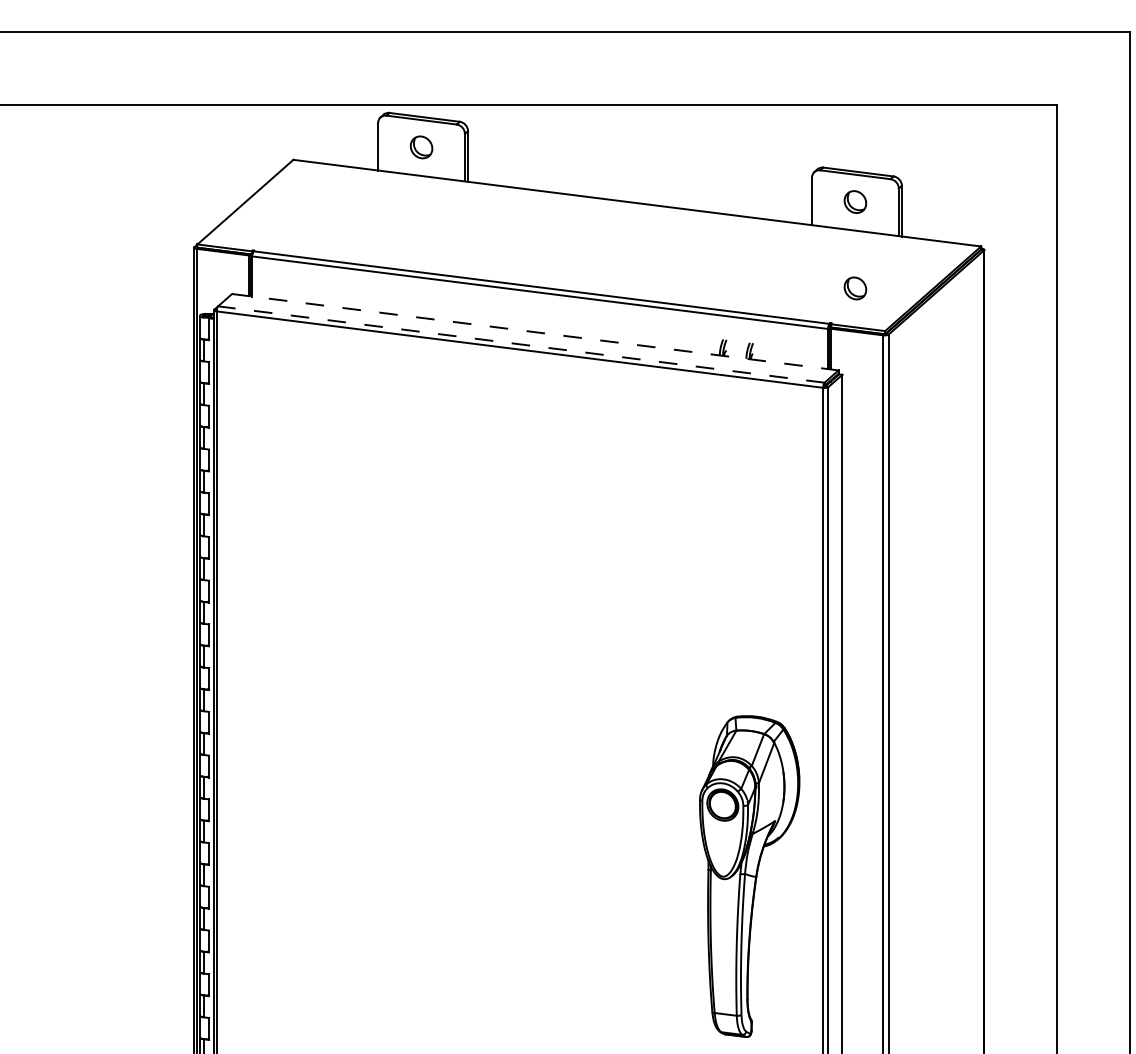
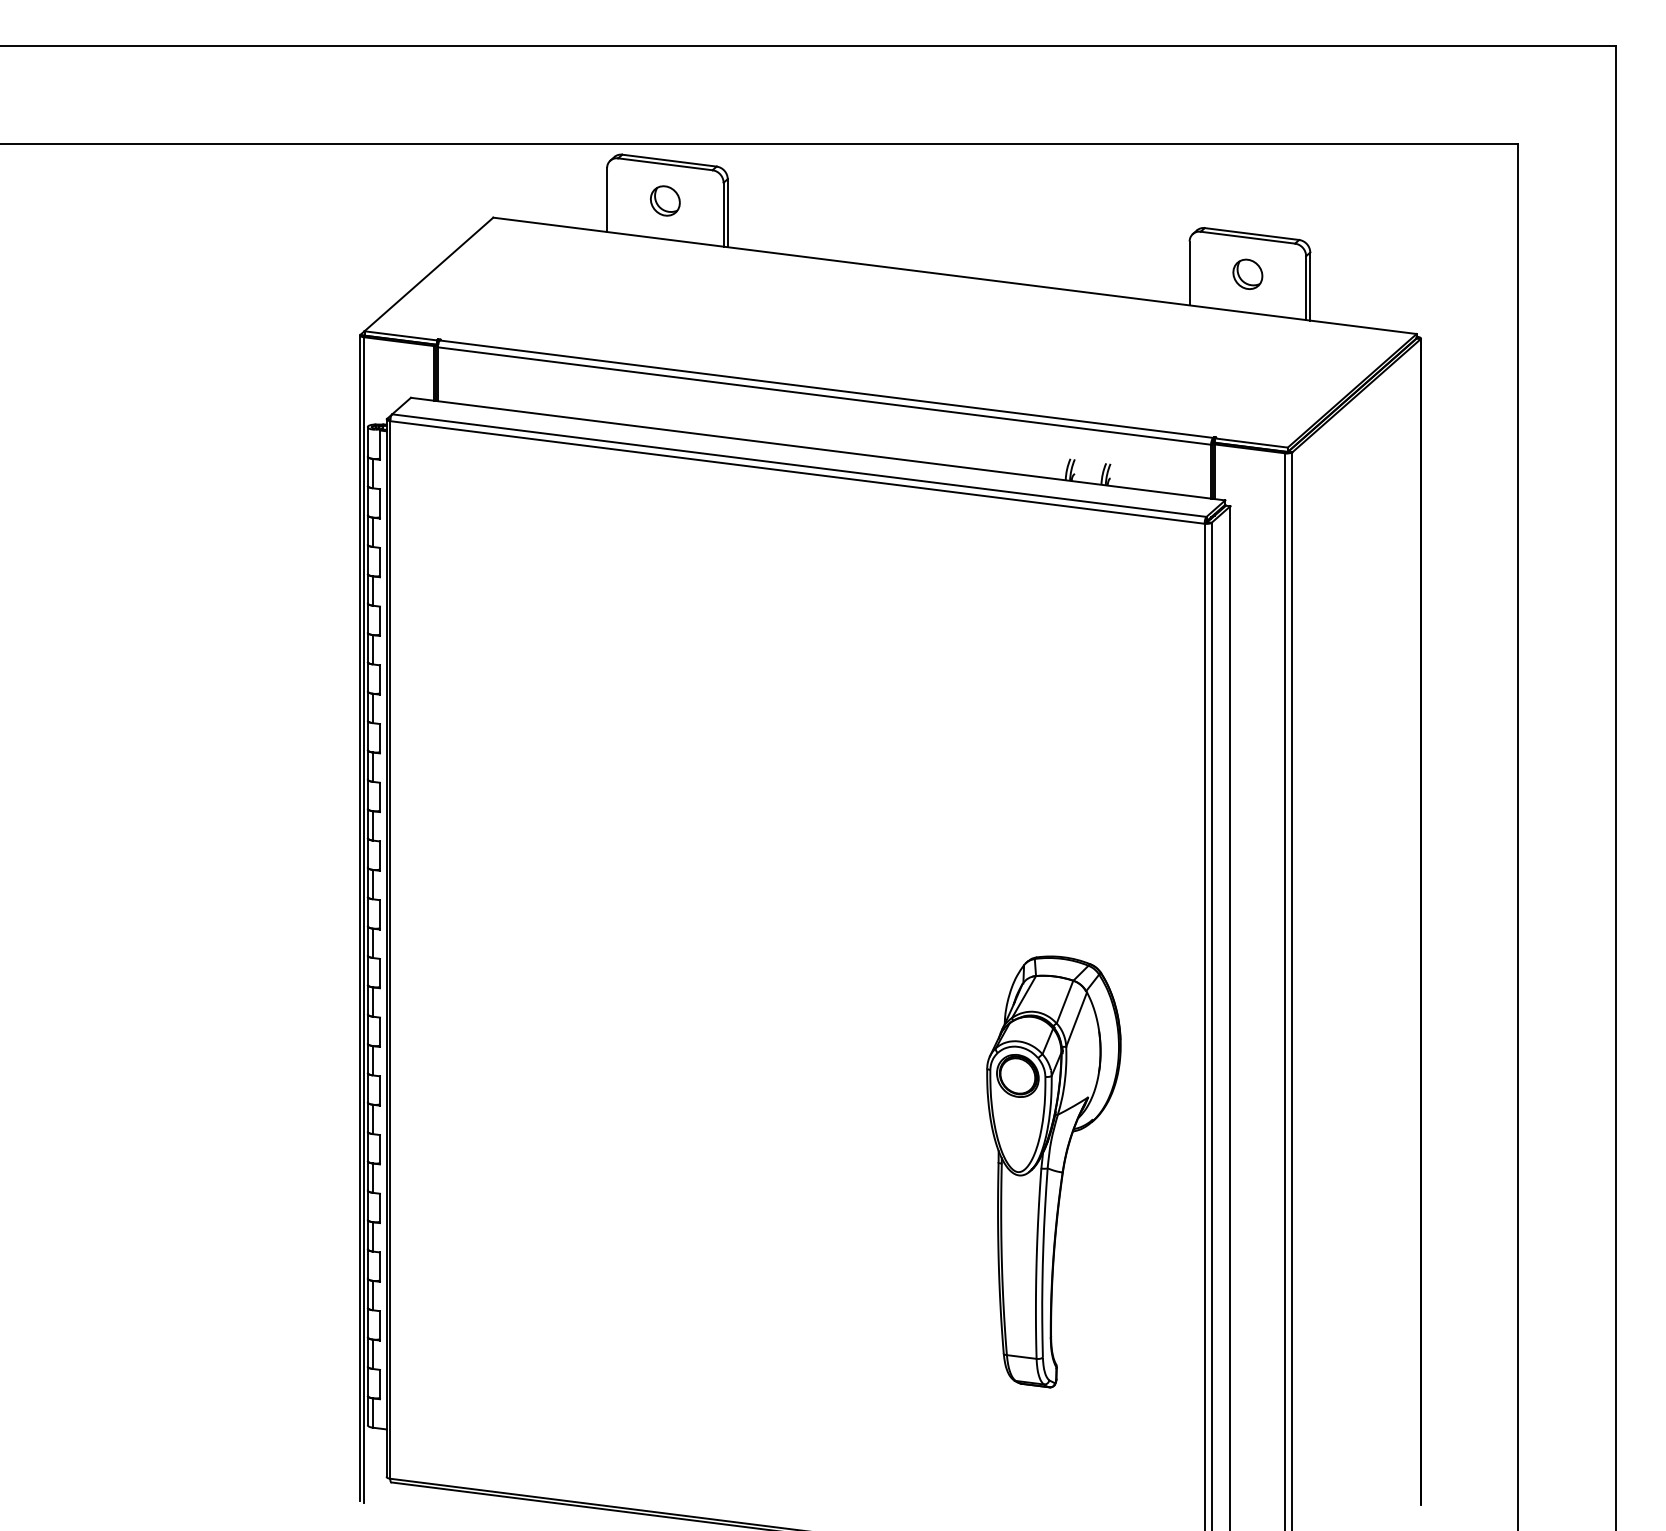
part: (855, 287) -> (1247, 389), removed
line: (535, 332) -> (818, 449), dashed -> solid
line: (520, 344) -> (798, 465), dashed -> solid
part: (749, 876) -> (1053, 1171), moved

